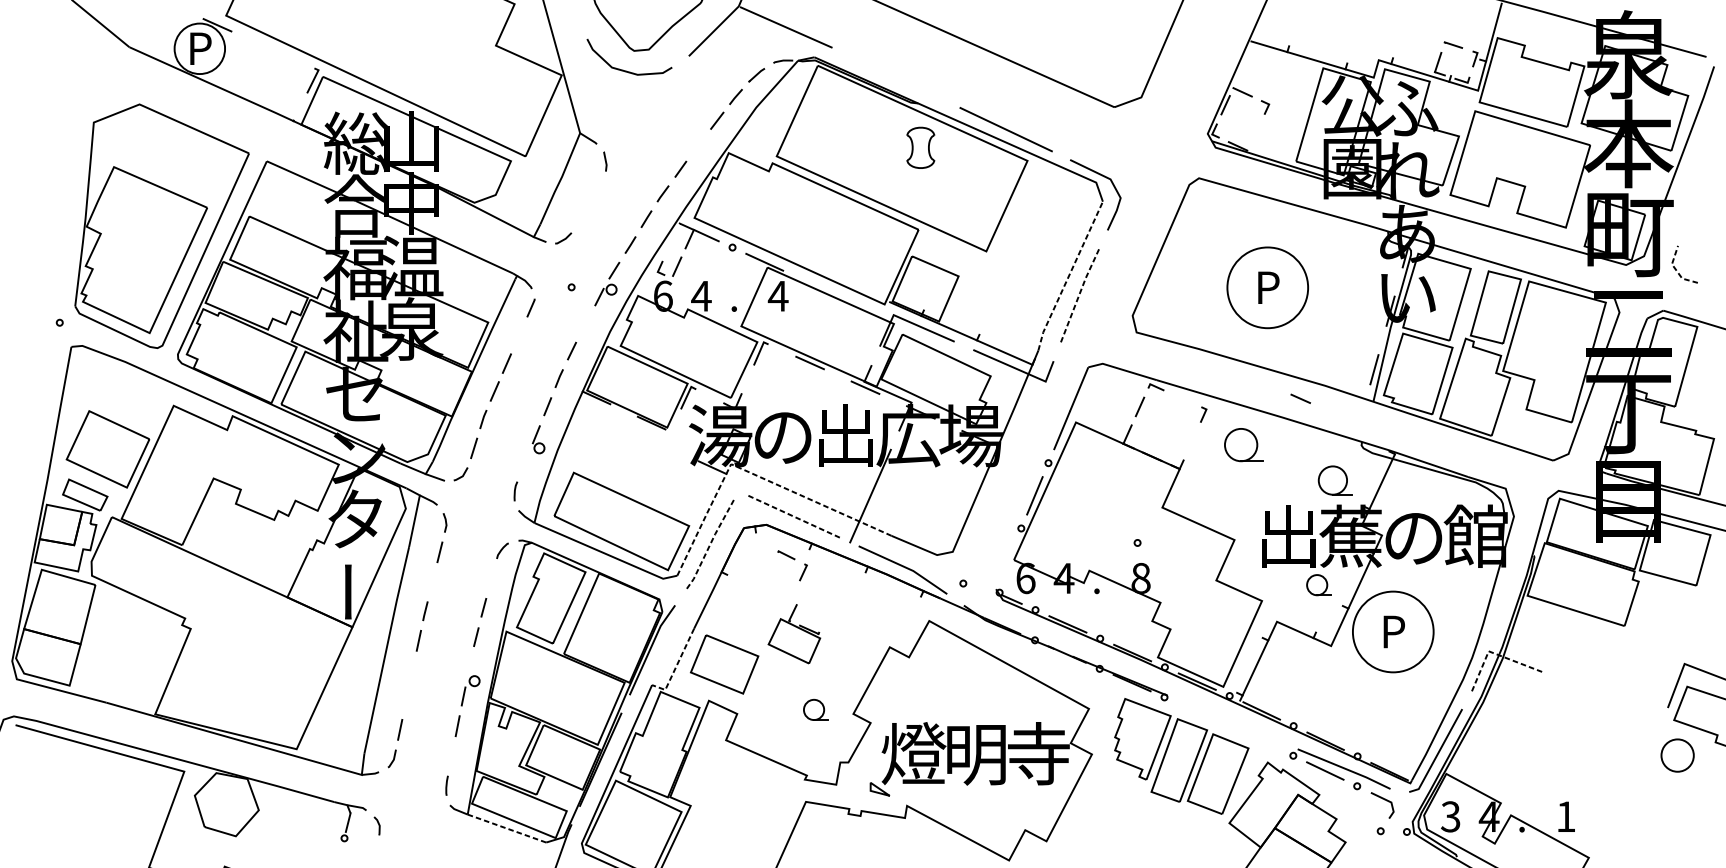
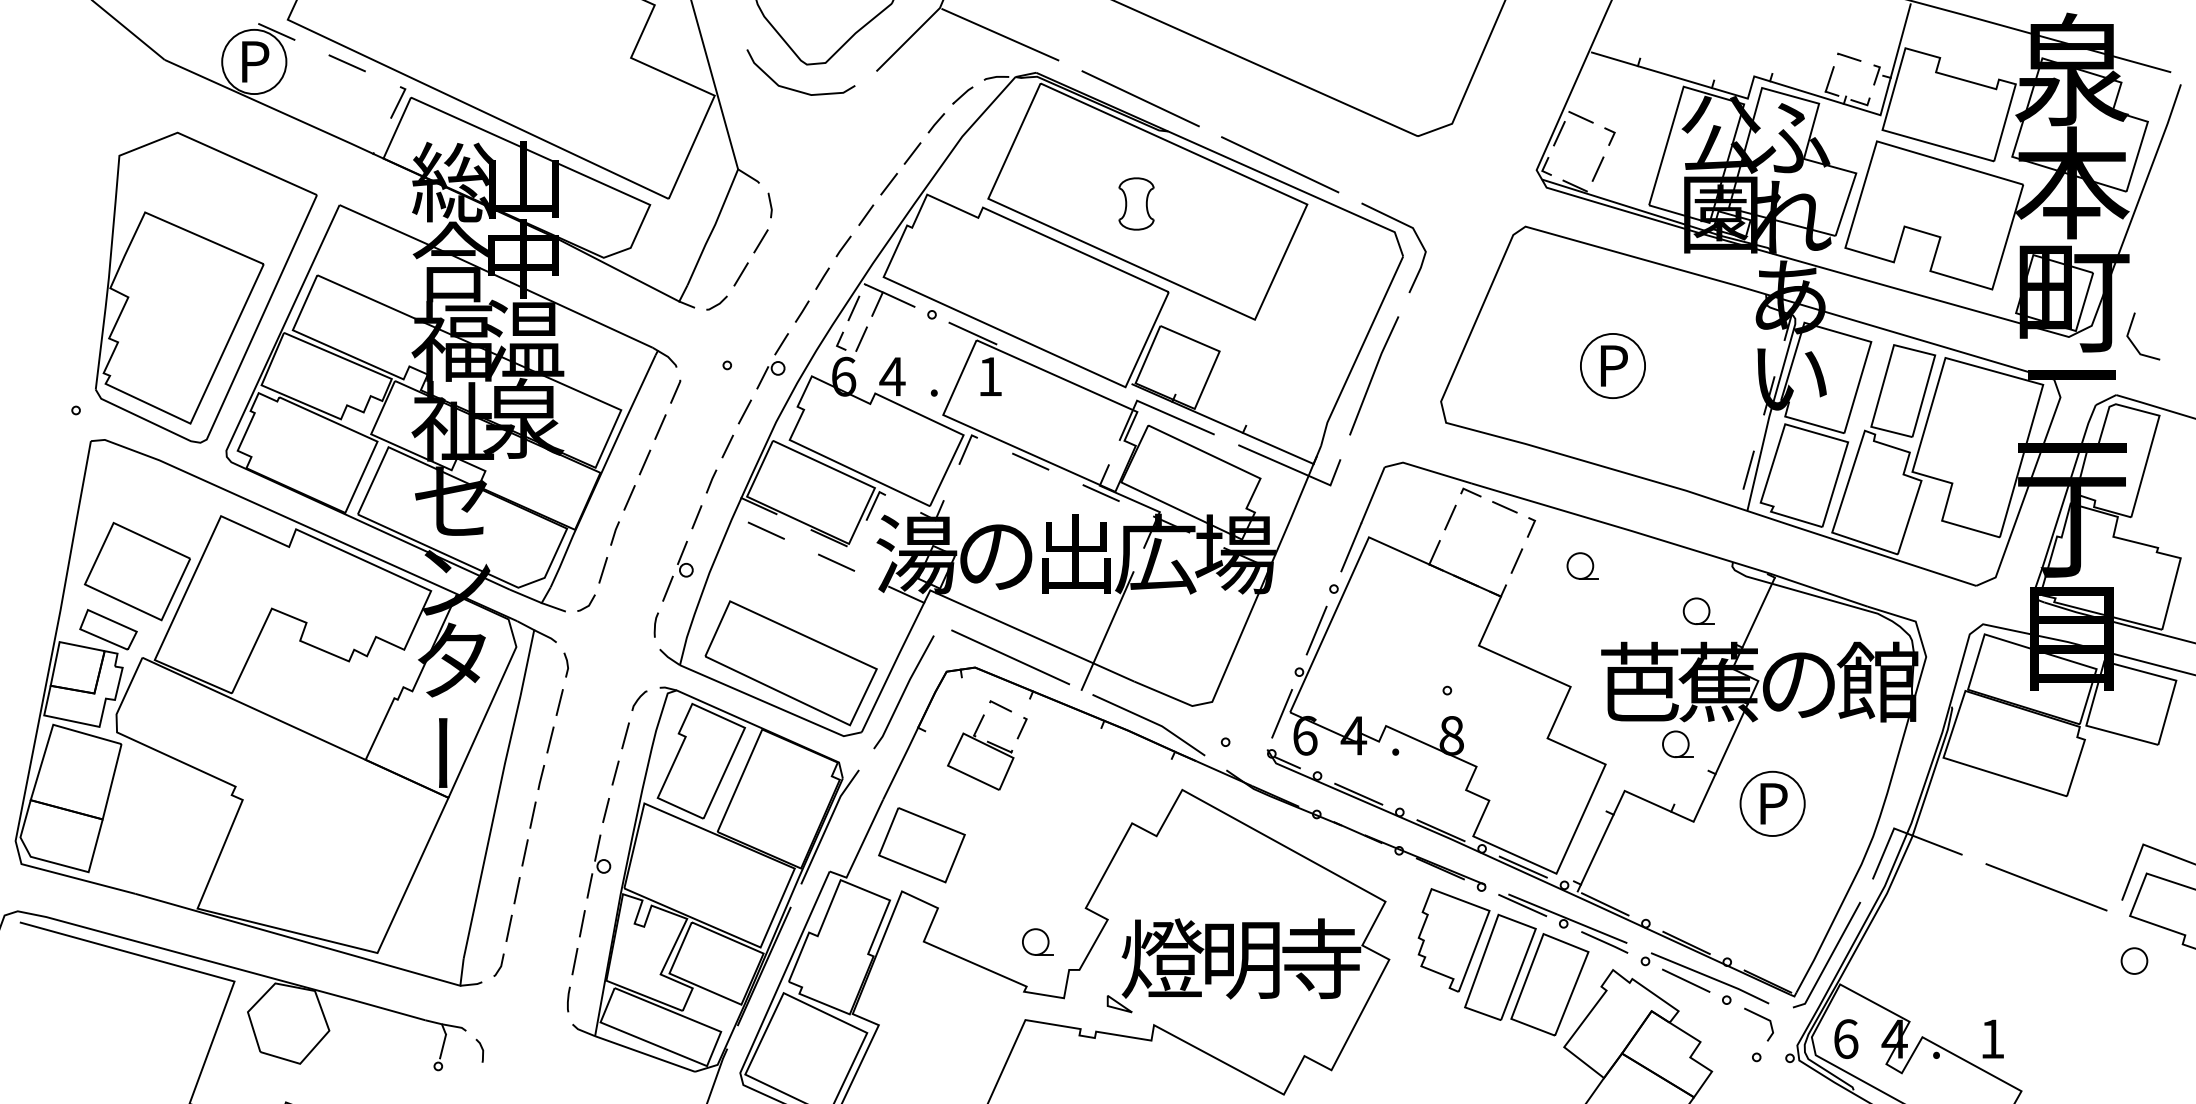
line: (272, 50) -> (346, 63), added
line: (896, 77) -> (1140, 98), added
line: (1255, 132) -> (1597, 168), added
line: (698, 144) -> (888, 183), added
part: (920, 147) -> (1136, 203), moved
line: (597, 189) -> (760, 241), added
line: (582, 215) -> (740, 274), added
line: (670, 242) -> (853, 308), added
line: (1676, 270) -> (2132, 343), dashed -> solid
line: (1069, 275) -> (1360, 350), dashed -> solid
circle: (1267, 287) -> (1612, 365), size x0.62
line: (1079, 294) -> (1373, 374), dashed -> solid
text: (778, 296) -> (990, 376), 4 -> 1
line: (585, 323) -> (744, 411), added
line: (519, 335) -> (660, 426), added
line: (1300, 399) -> (1504, 507), moved
line: (601, 417) -> (765, 530), added
line: (1191, 440) -> (1516, 560), added
line: (657, 442) -> (836, 562), added
part: (1243, 444) -> (1582, 565), size x0.62
line: (524, 462) -> (667, 588), added
line: (754, 474) -> (959, 603), dashed -> solid
part: (1334, 480) -> (1698, 611), size x0.71
line: (795, 516) -> (1011, 657), dashed -> solid
text: (1288, 535) -> (1639, 681), 出 -> 芭
line: (710, 544) -> (903, 692), dashed -> solid
line: (1008, 560) -> (1282, 713), added
line: (491, 578) -> (625, 735), added
line: (432, 581) -> (550, 739), added
circle: (1393, 631) -> (1772, 803), size x0.62
part: (794, 634) -> (980, 752), moved
line: (1495, 653) -> (1902, 831), dashed -> solid
line: (469, 666) -> (597, 847), added
line: (676, 666) -> (860, 847), dashed -> solid
line: (412, 670) -> (524, 852), added
line: (1608, 697) -> (2046, 887), added
line: (405, 700) -> (516, 890), added
part: (815, 709) -> (1037, 941), moved
part: (1228, 725) -> (1563, 923), added
line: (451, 755) -> (574, 961), added
circle: (1677, 755) -> (2134, 960), size x0.62
text: (1450, 816) -> (1845, 1038), 3 -> 6
line: (507, 828) -> (645, 1054), dashed -> solid

